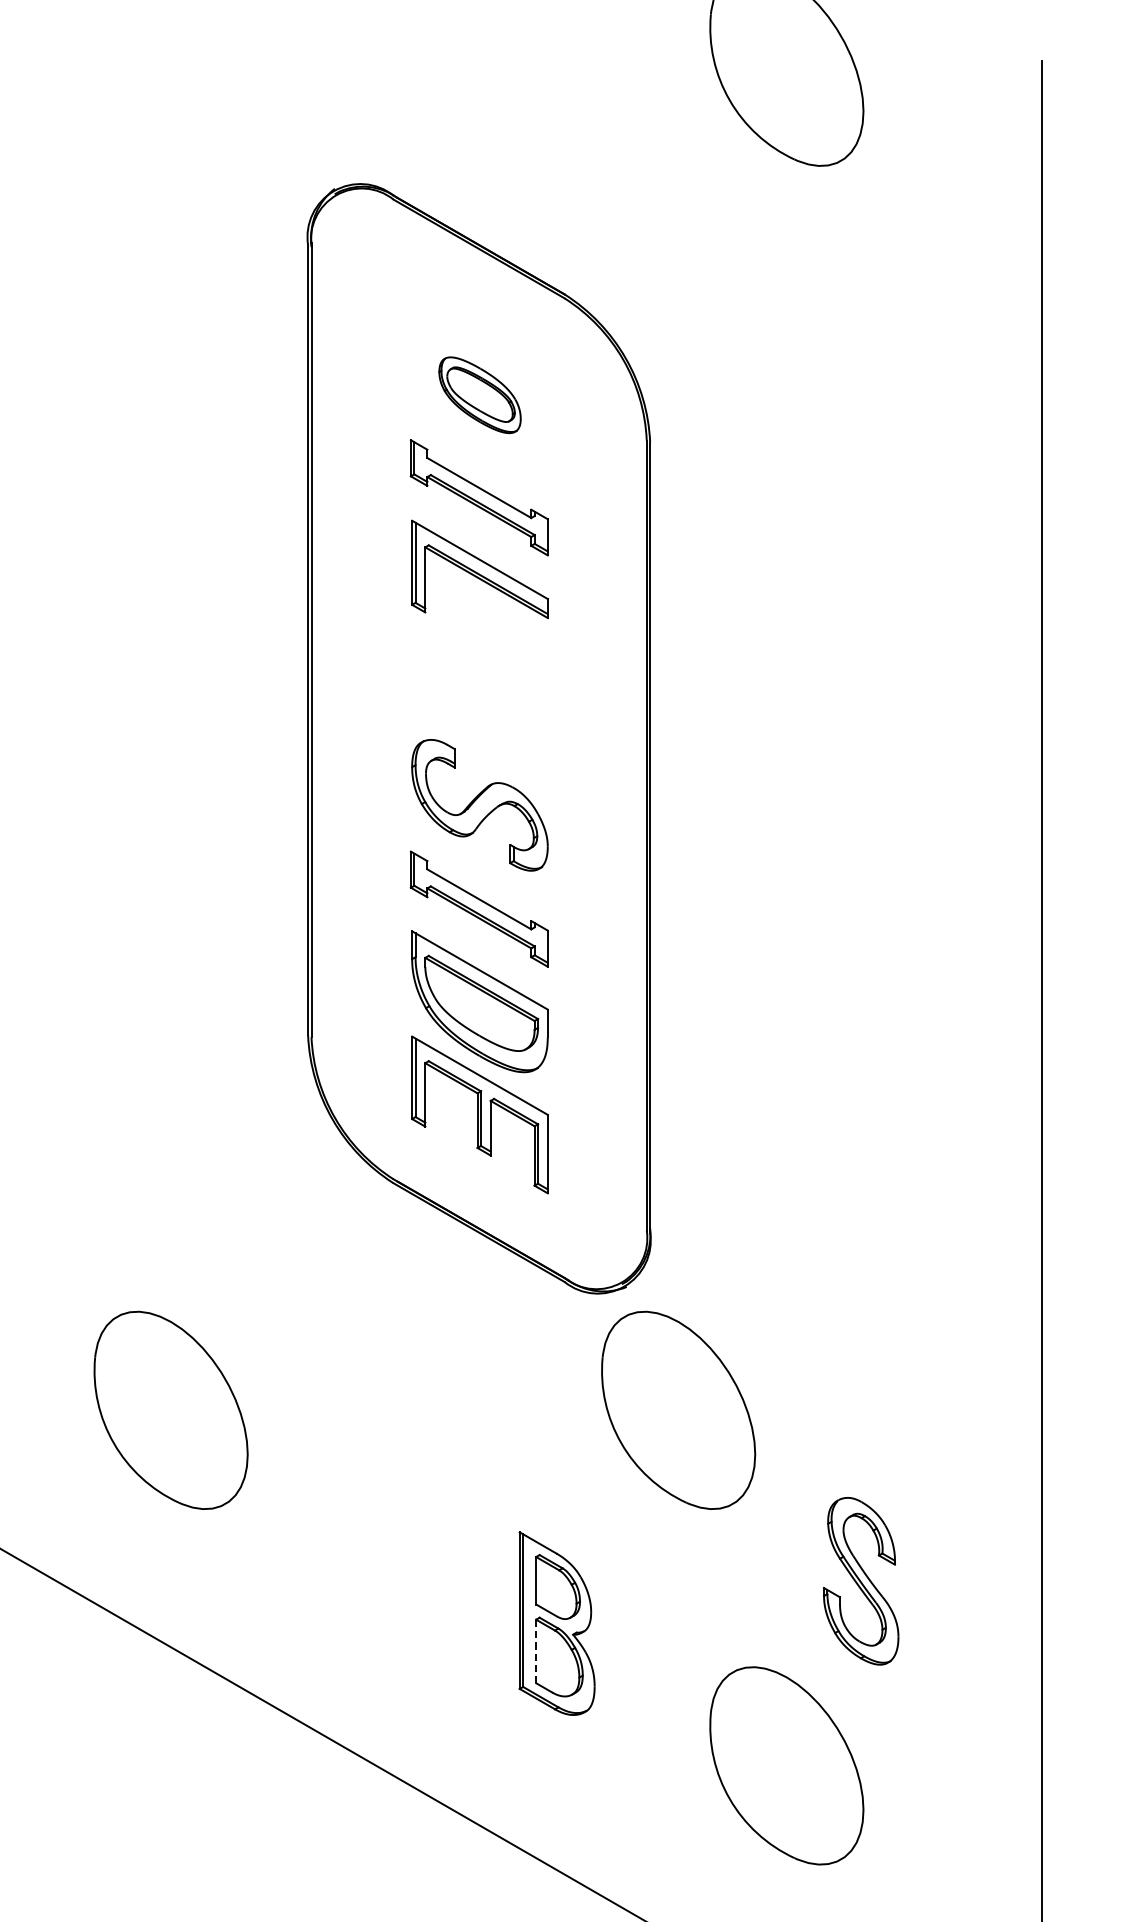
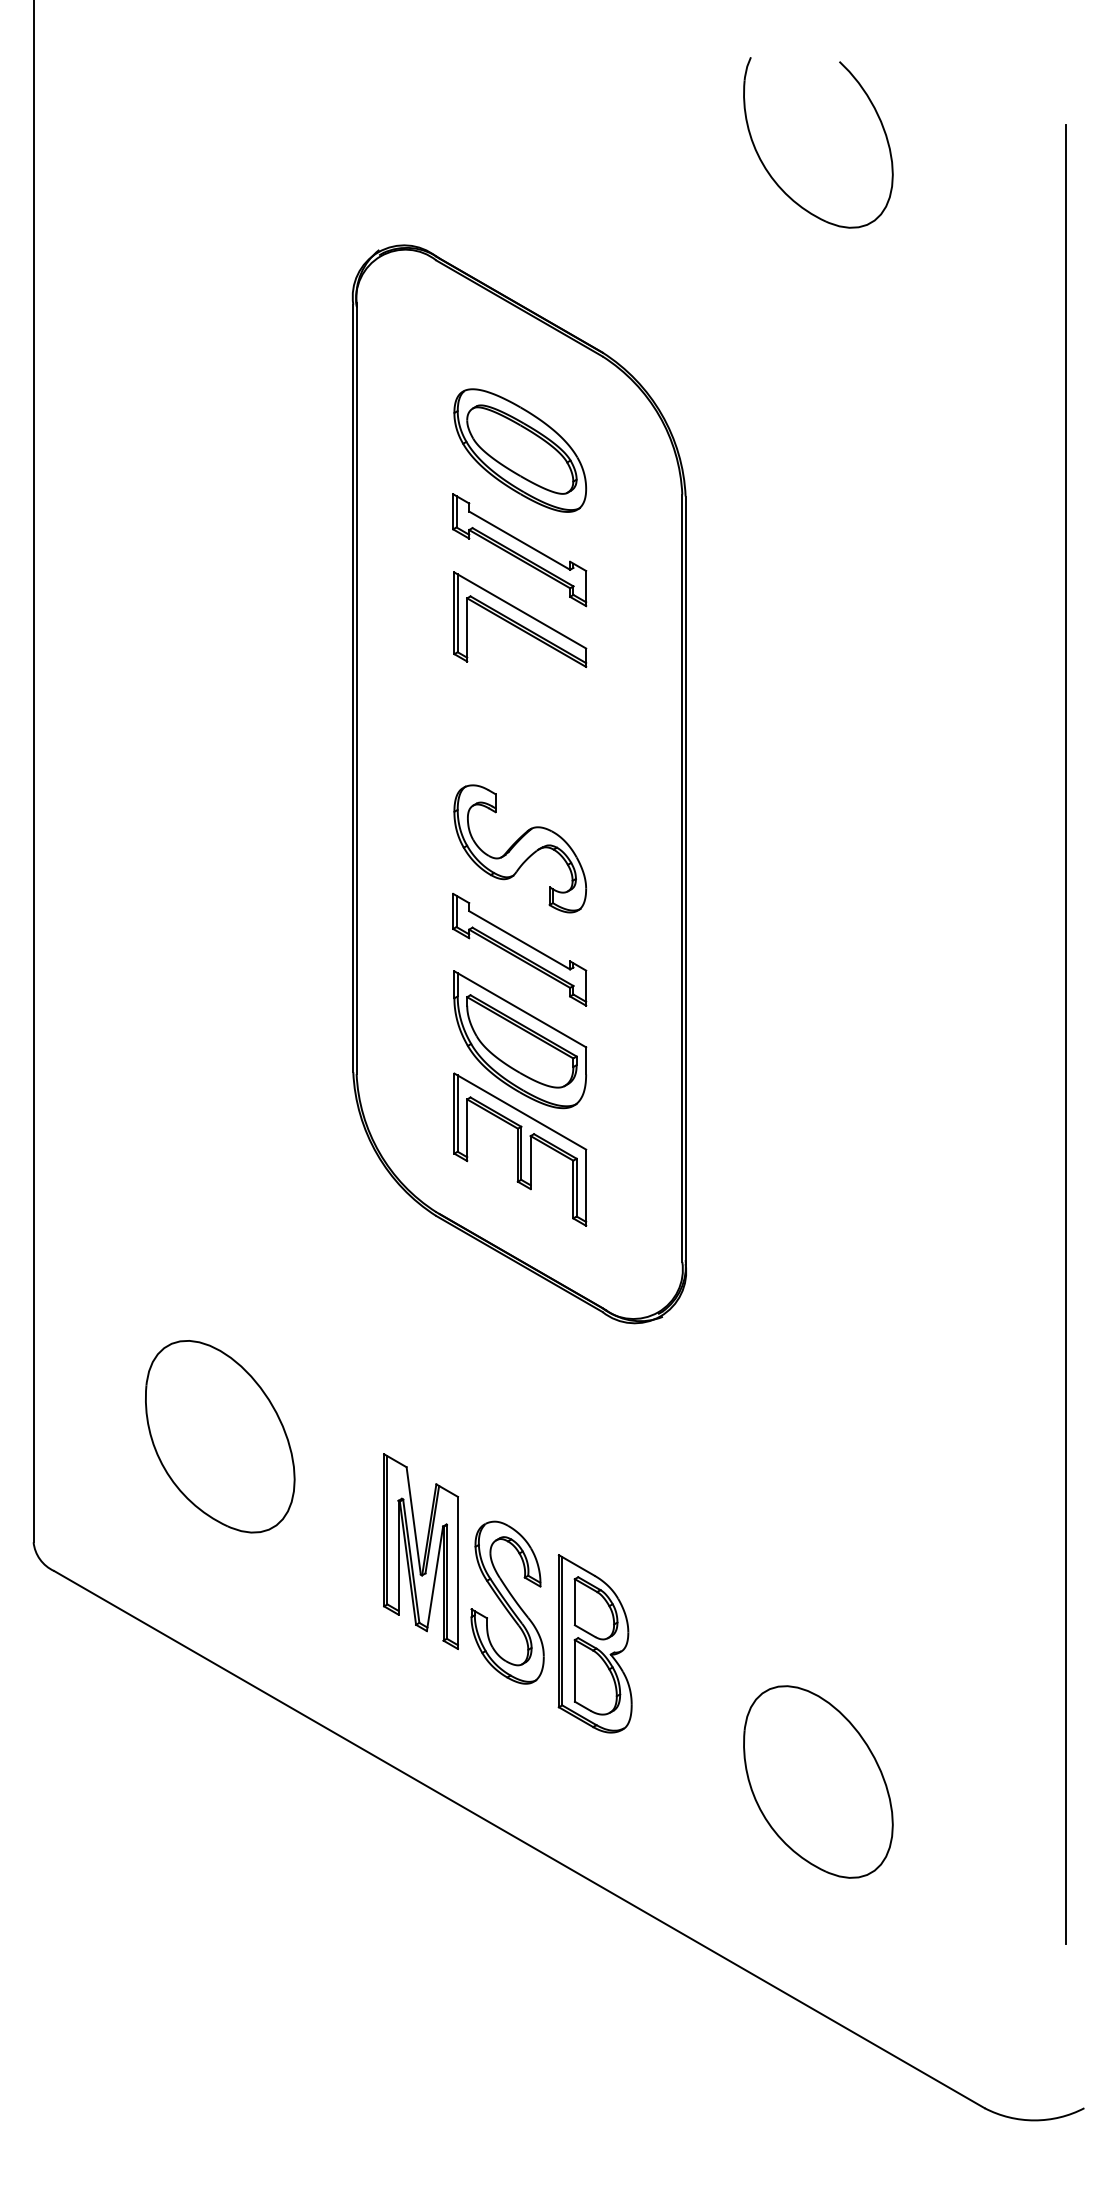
part: (480, 395) -> (520, 450), size x1.67
part: (678, 1410) -> (713, 1436), removed
part: (377, 1528) -> (420, 1551), added
part: (861, 1581) -> (507, 1602), moved
line: (535, 1651) -> (574, 1670), dashed -> solid

